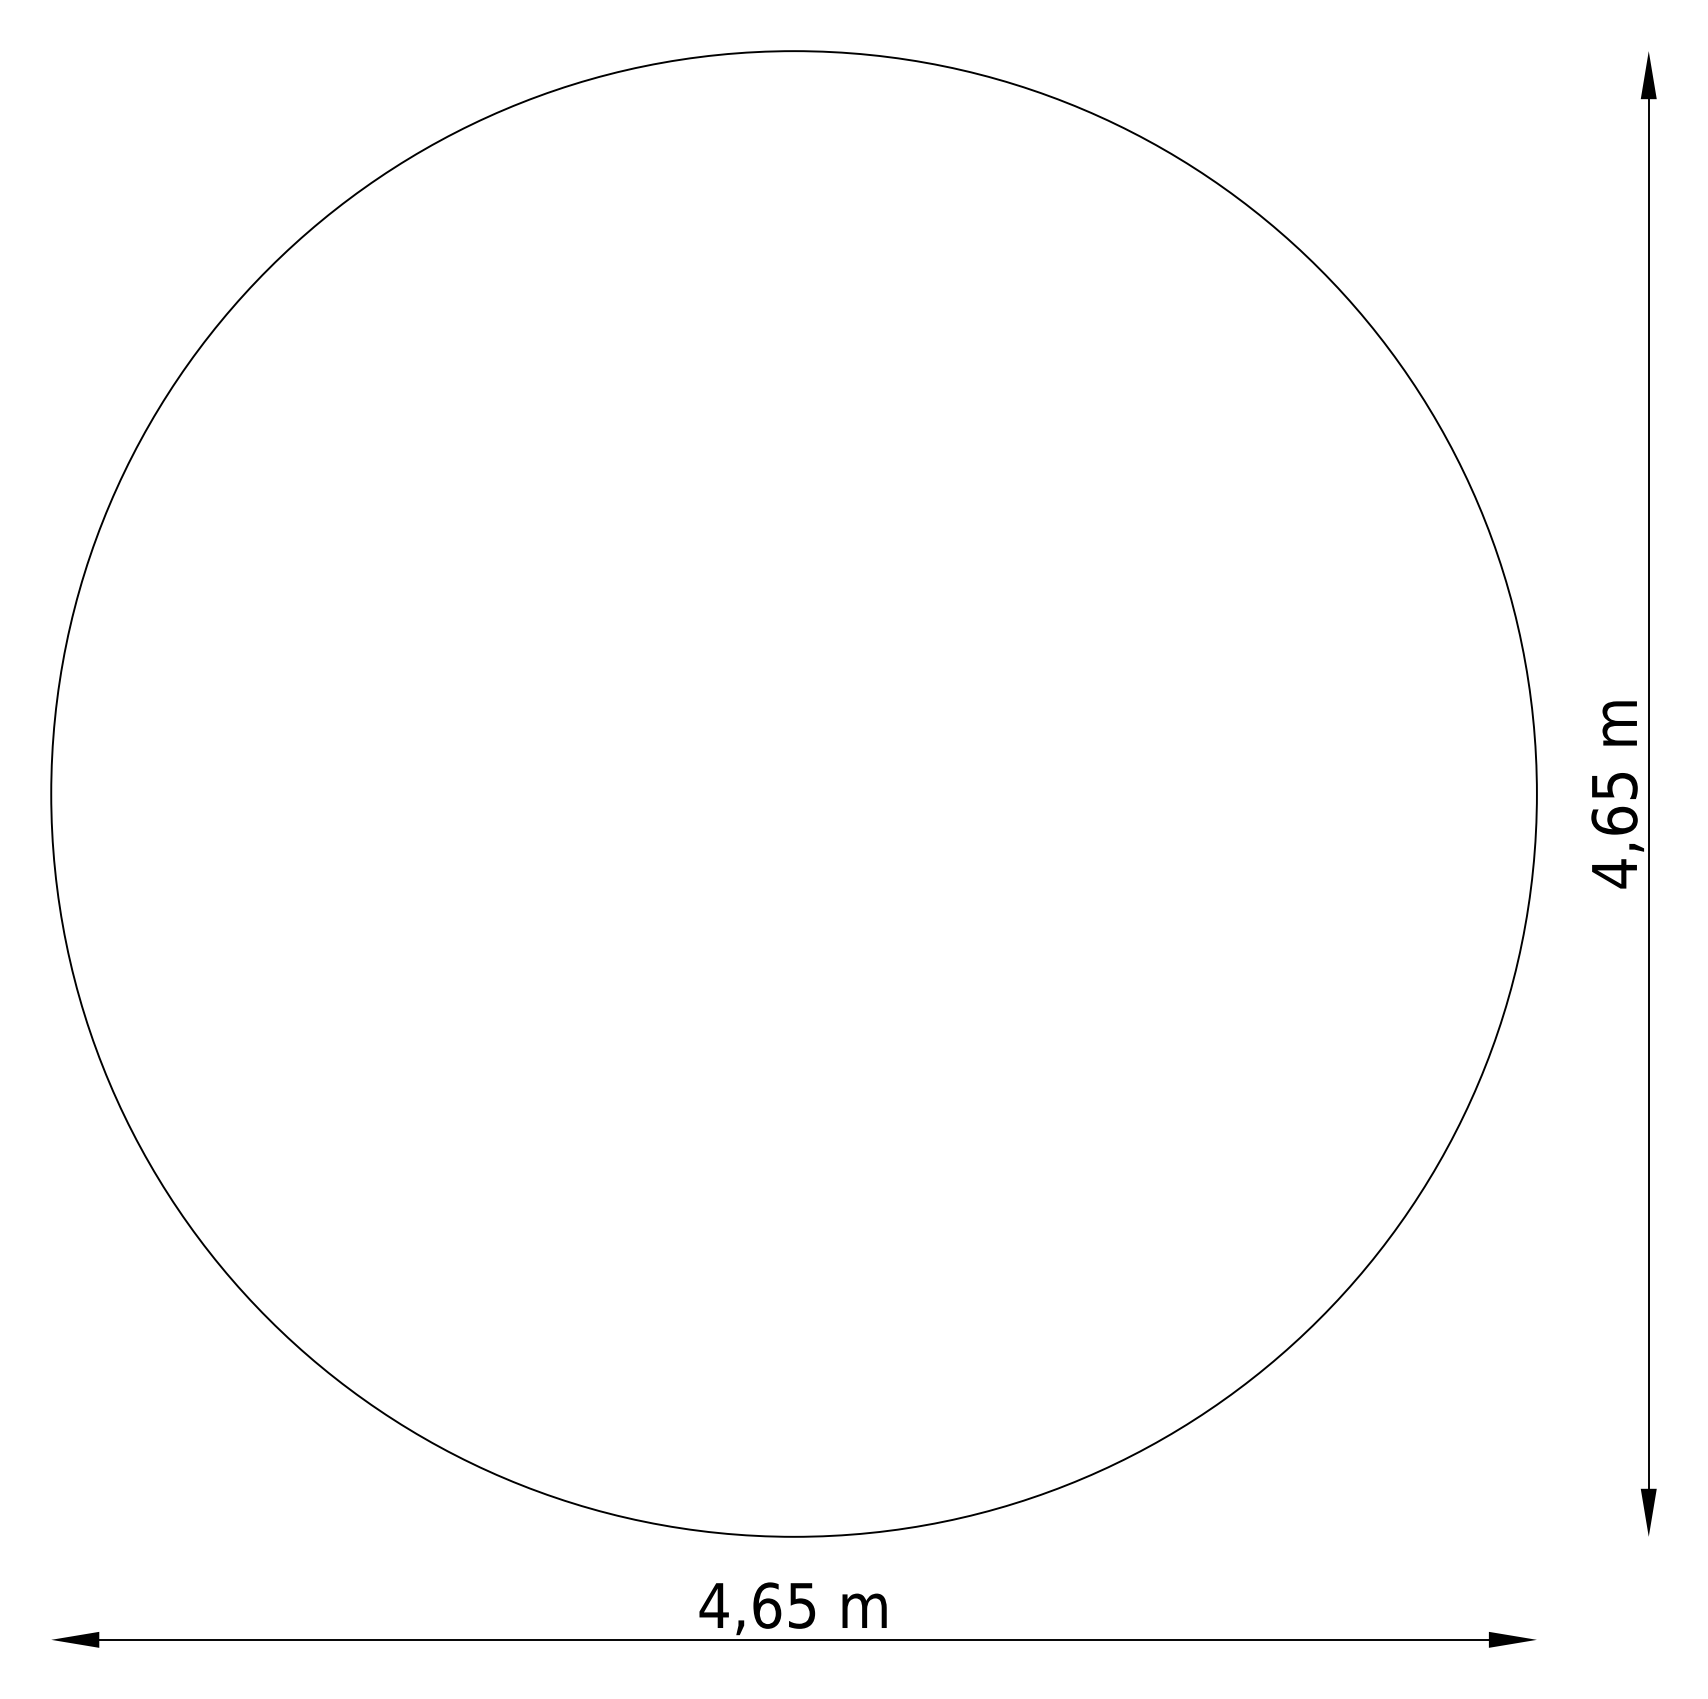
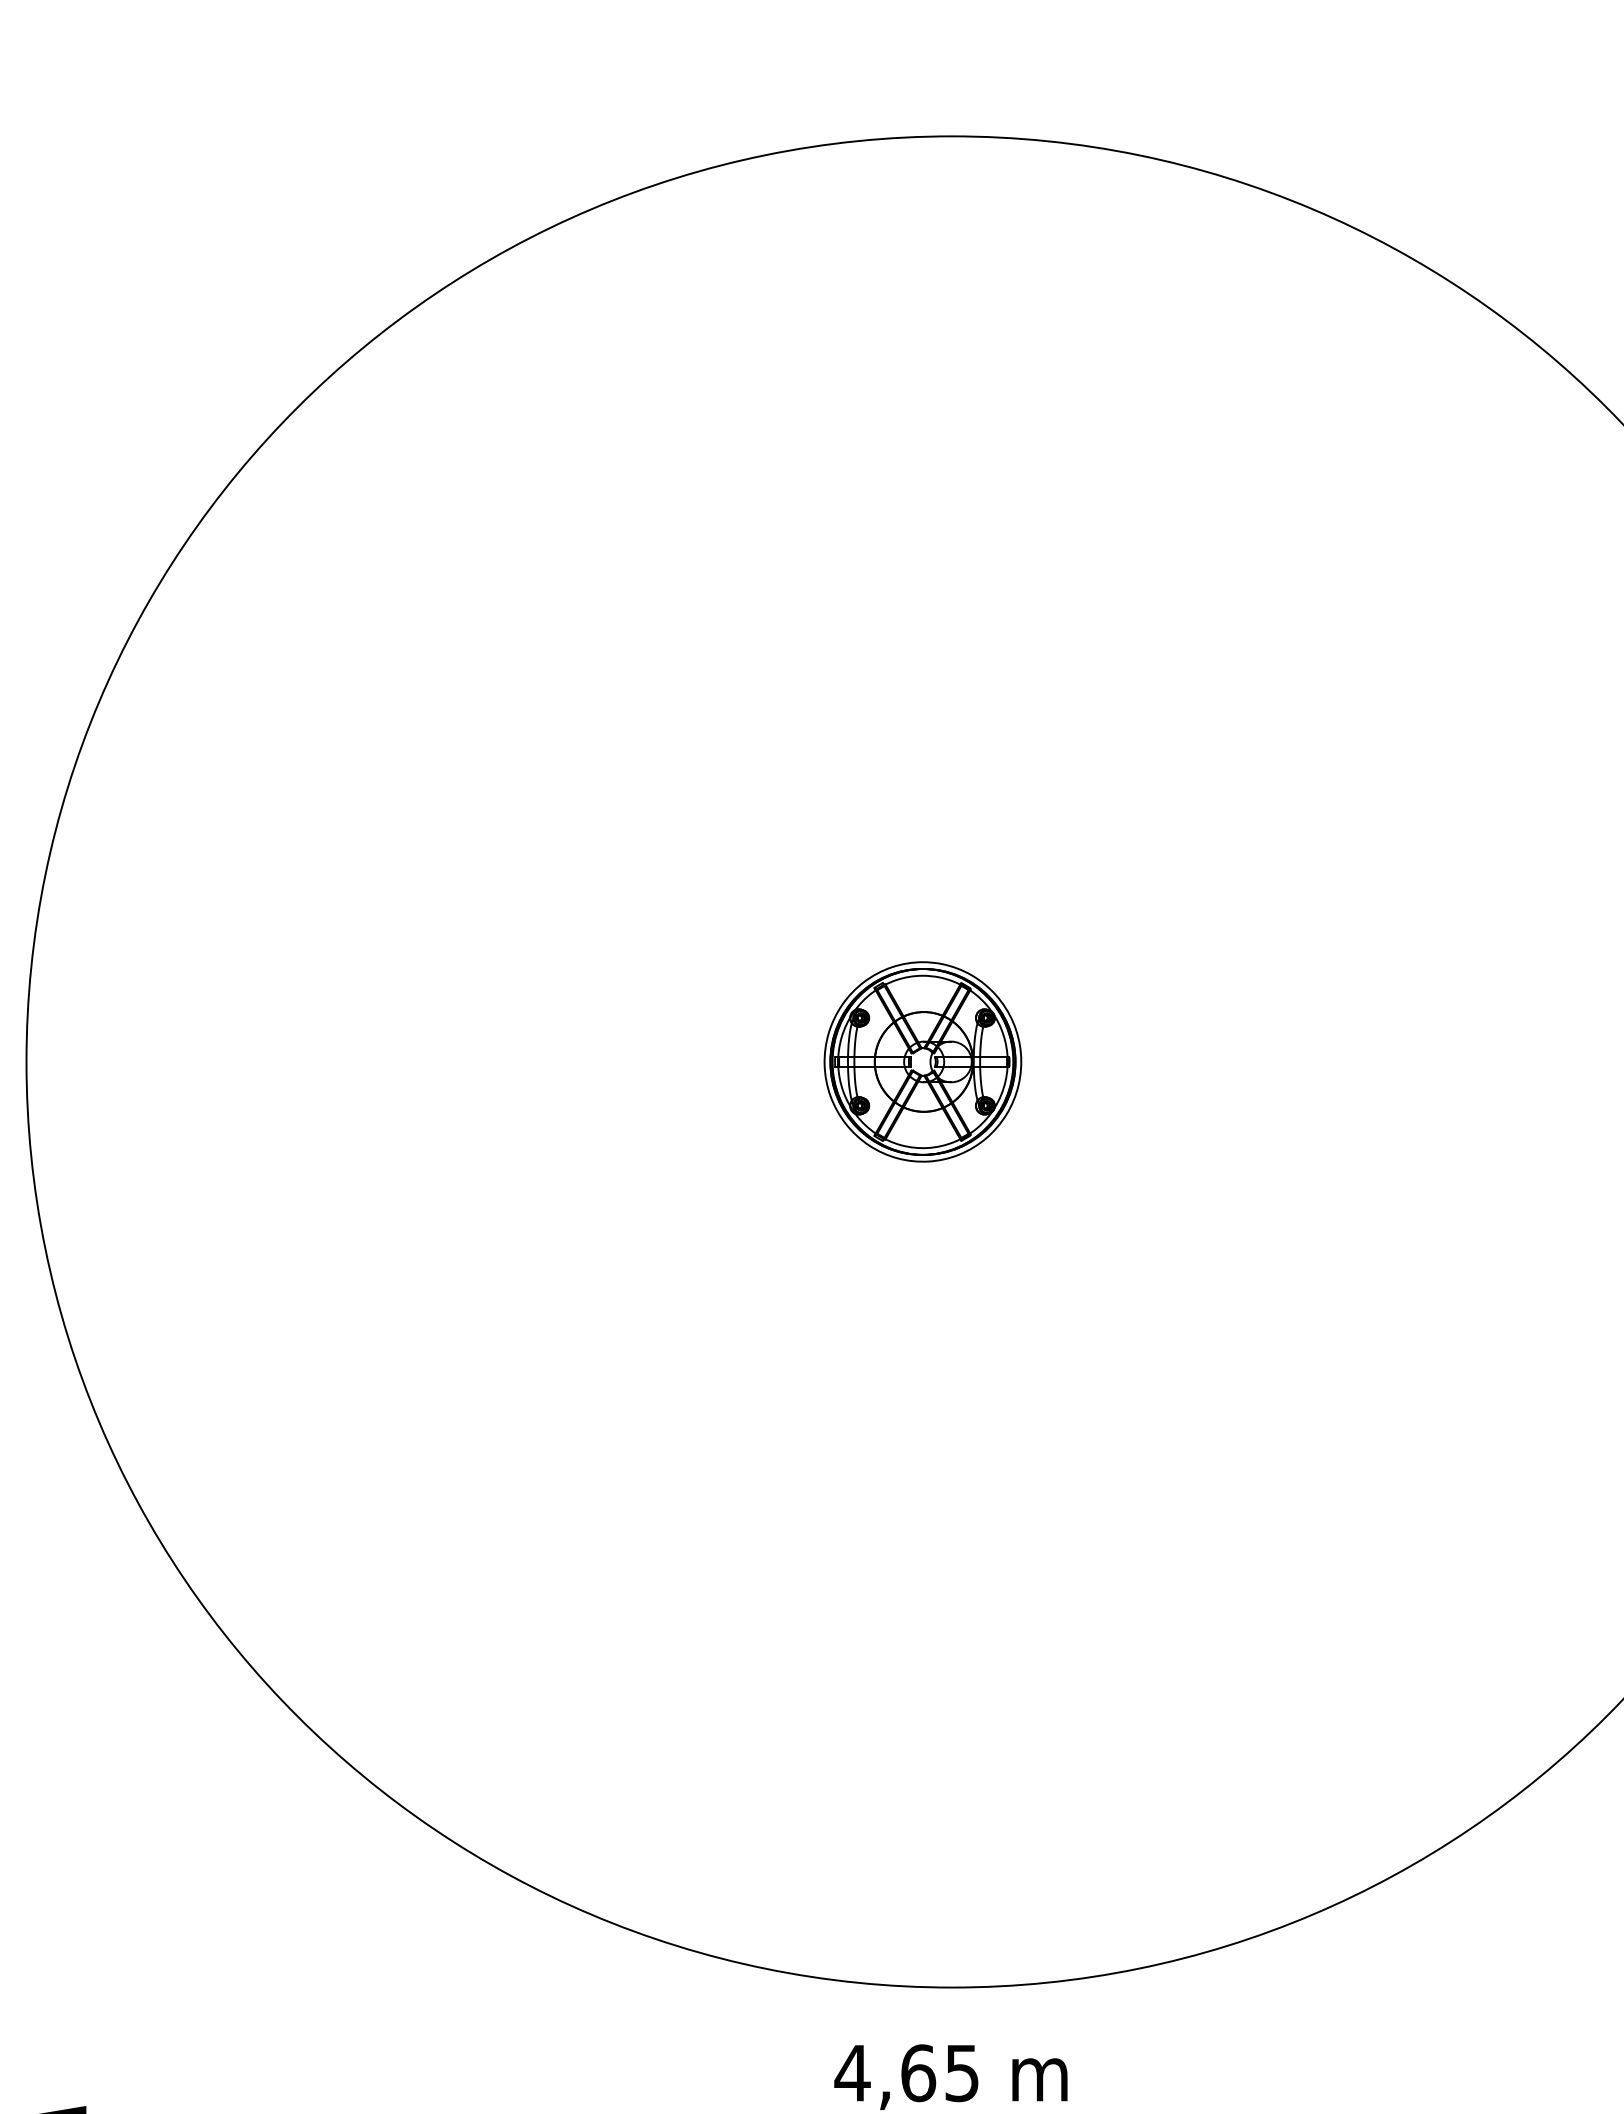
part: (770, 793) -> (922, 1061), added

